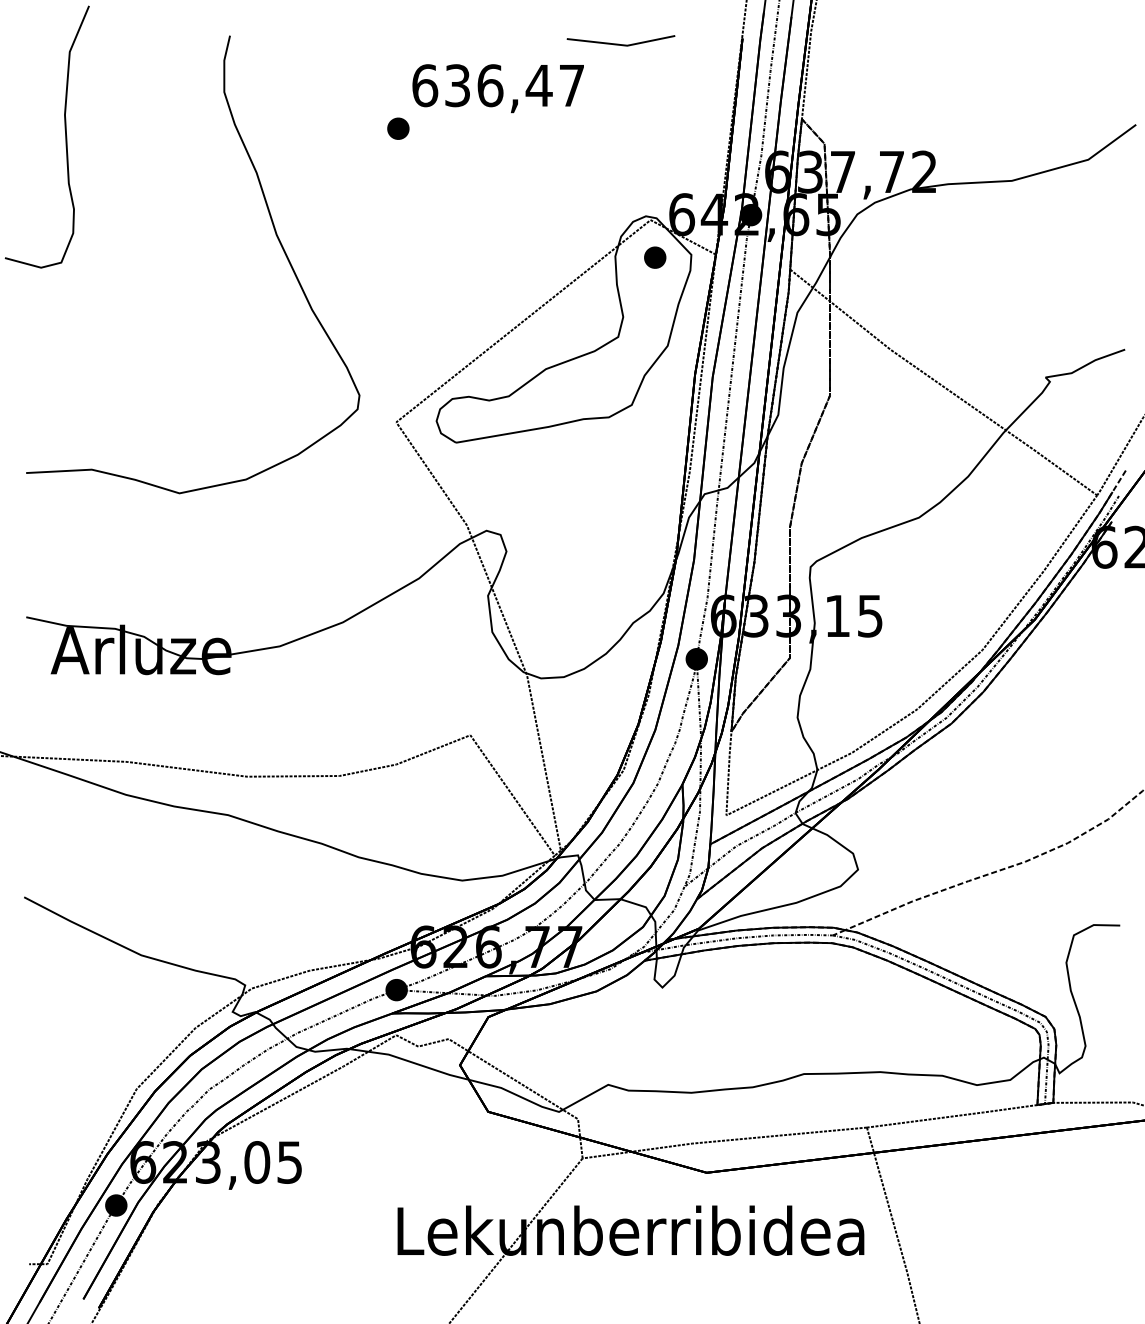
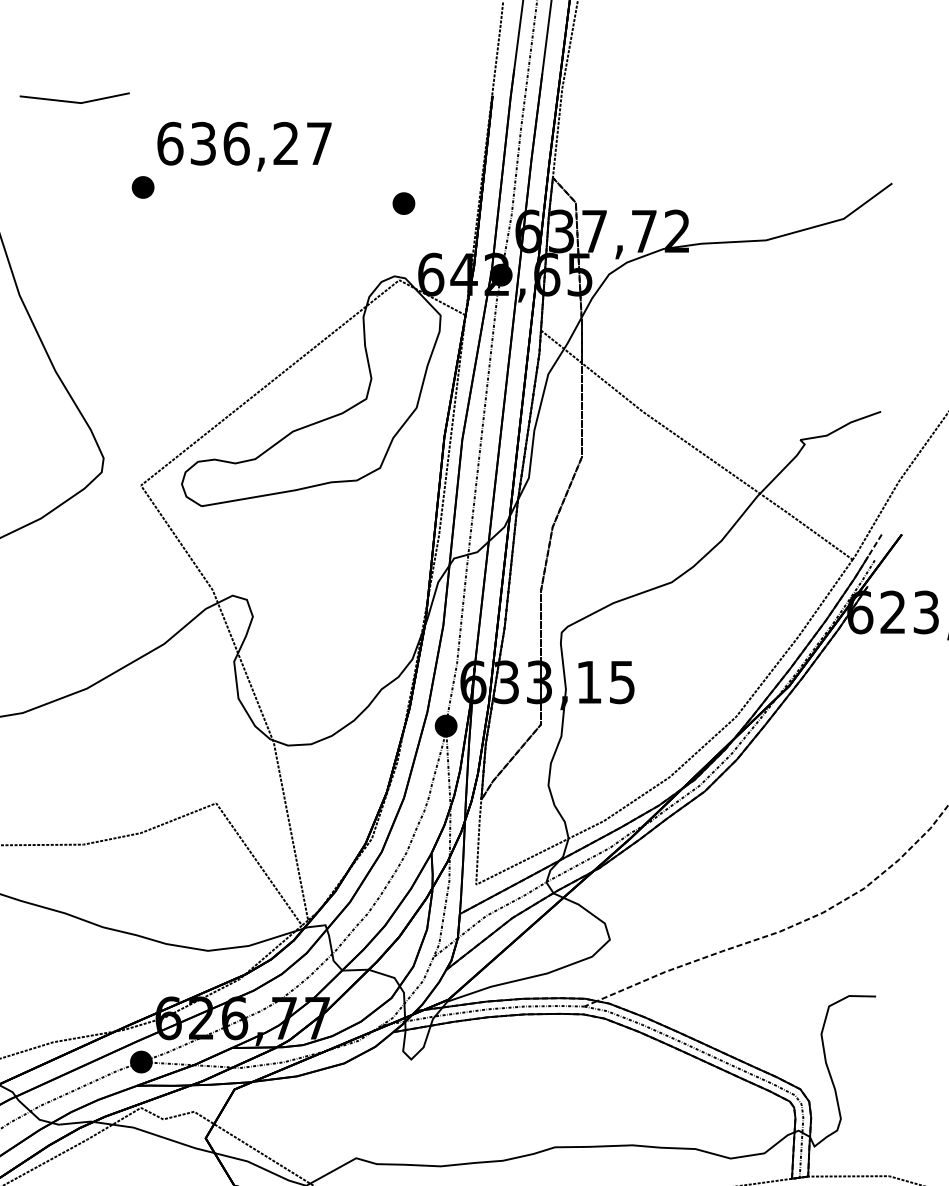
line: (618, 43) -> (72, 100), moved
text: (538, 85) -> (285, 143), 636,47 -> 636,27
part: (655, 257) -> (404, 203), moved

